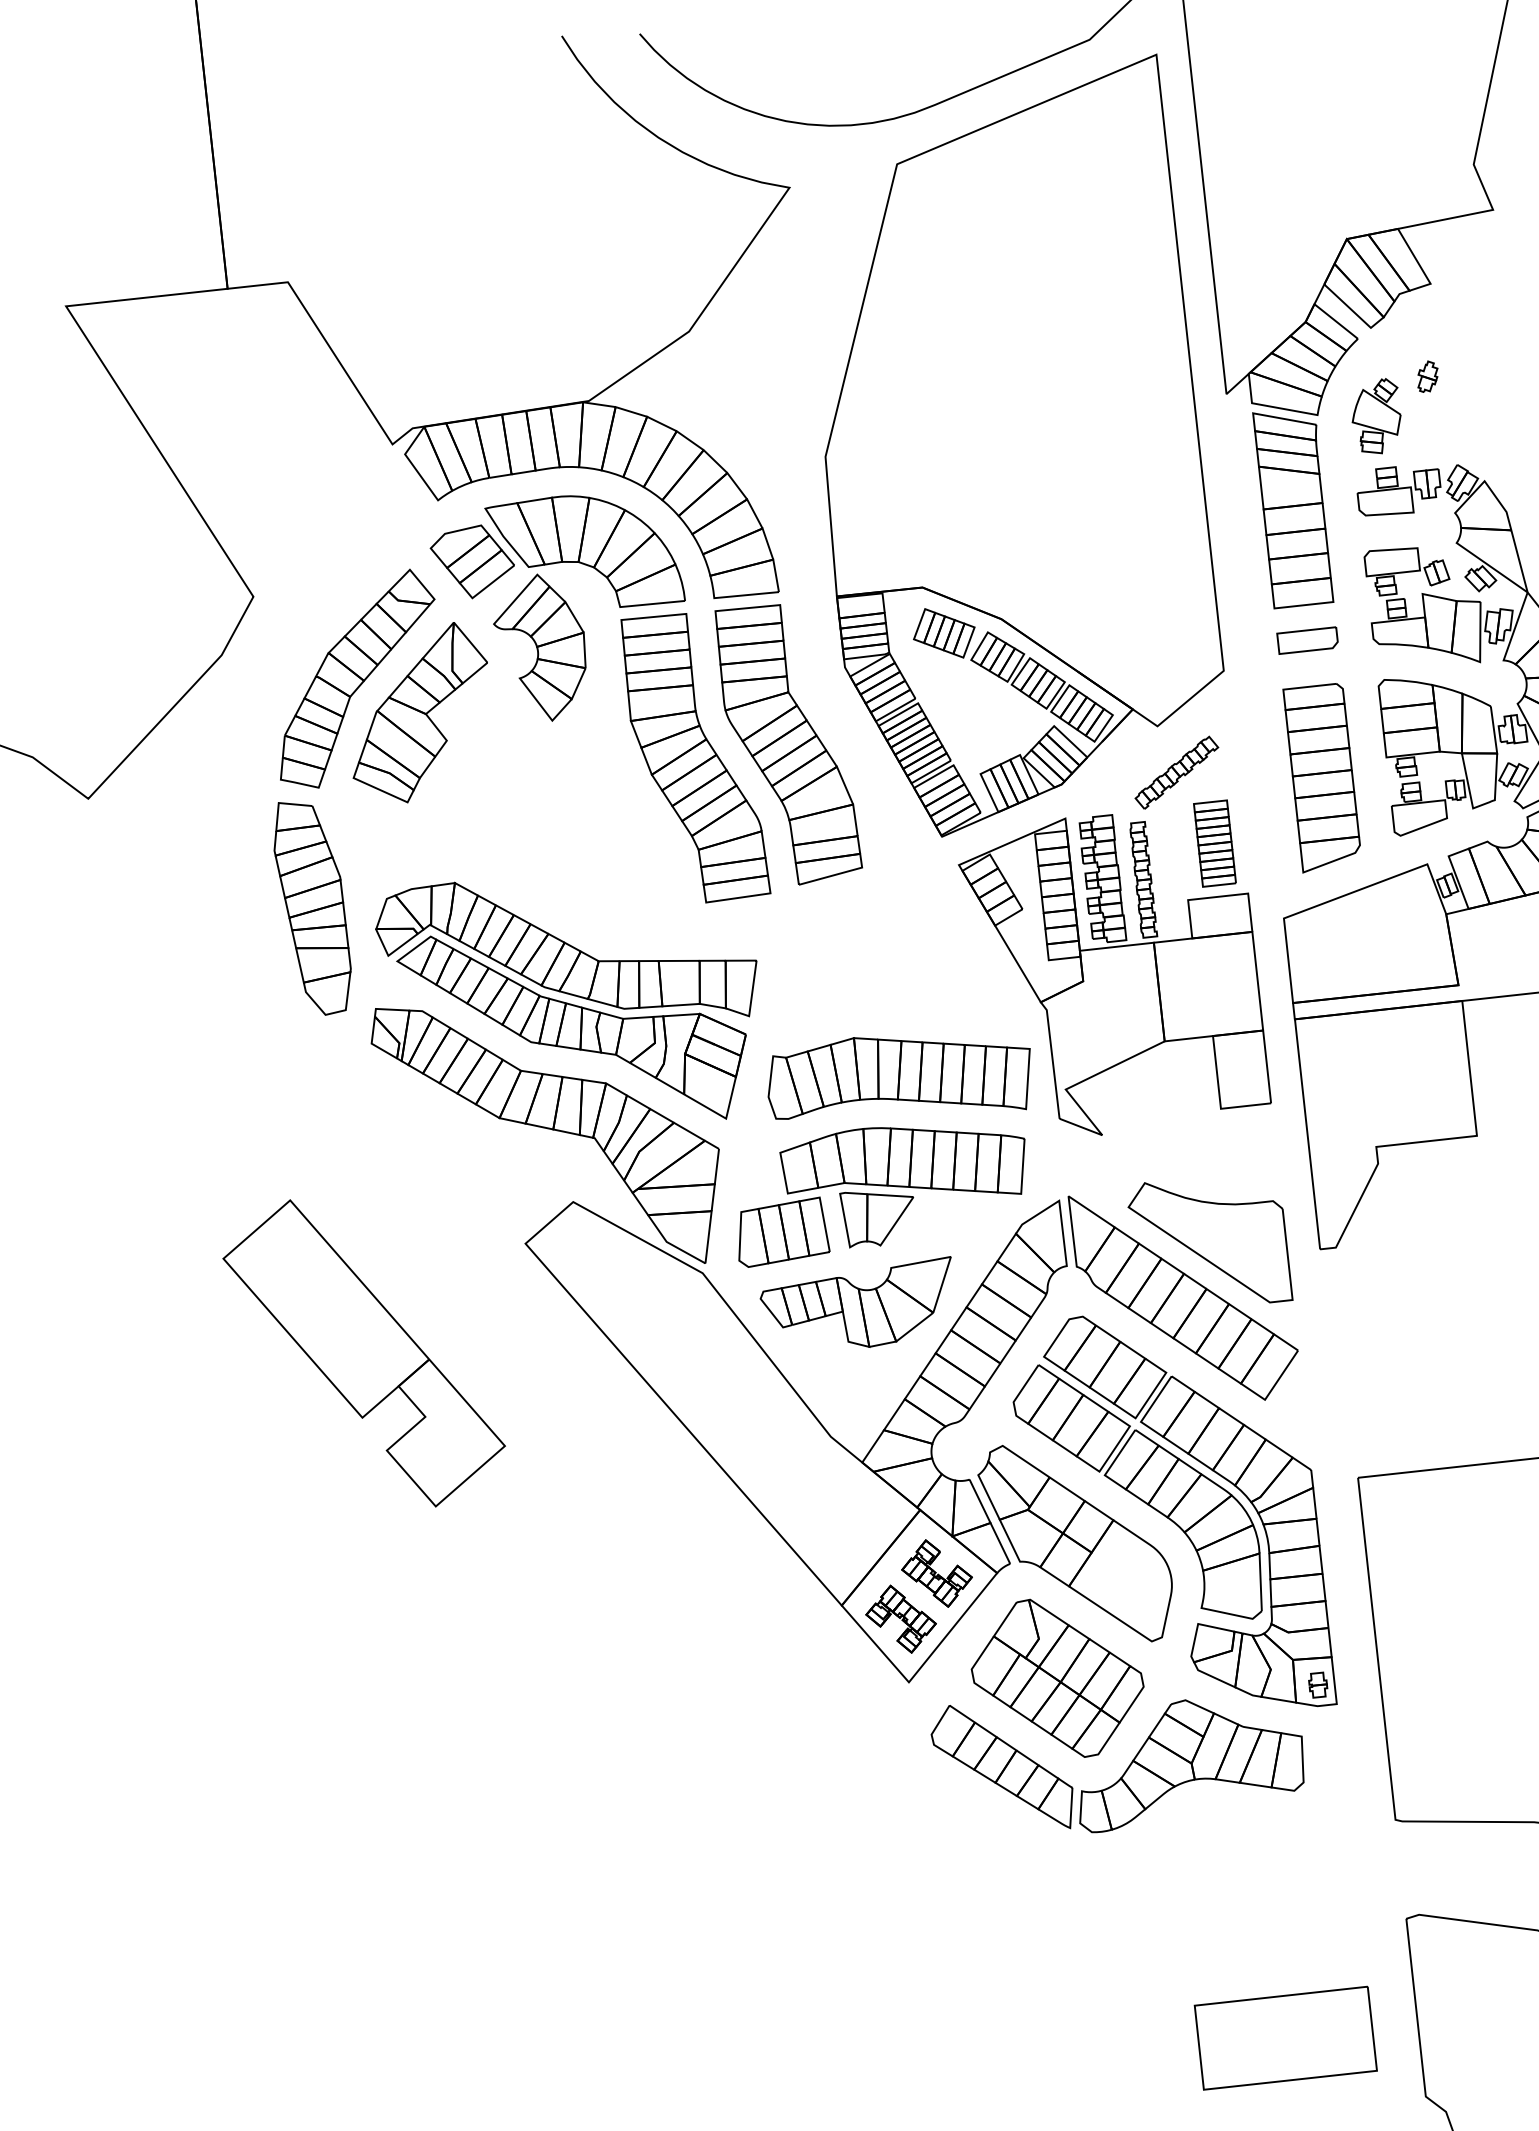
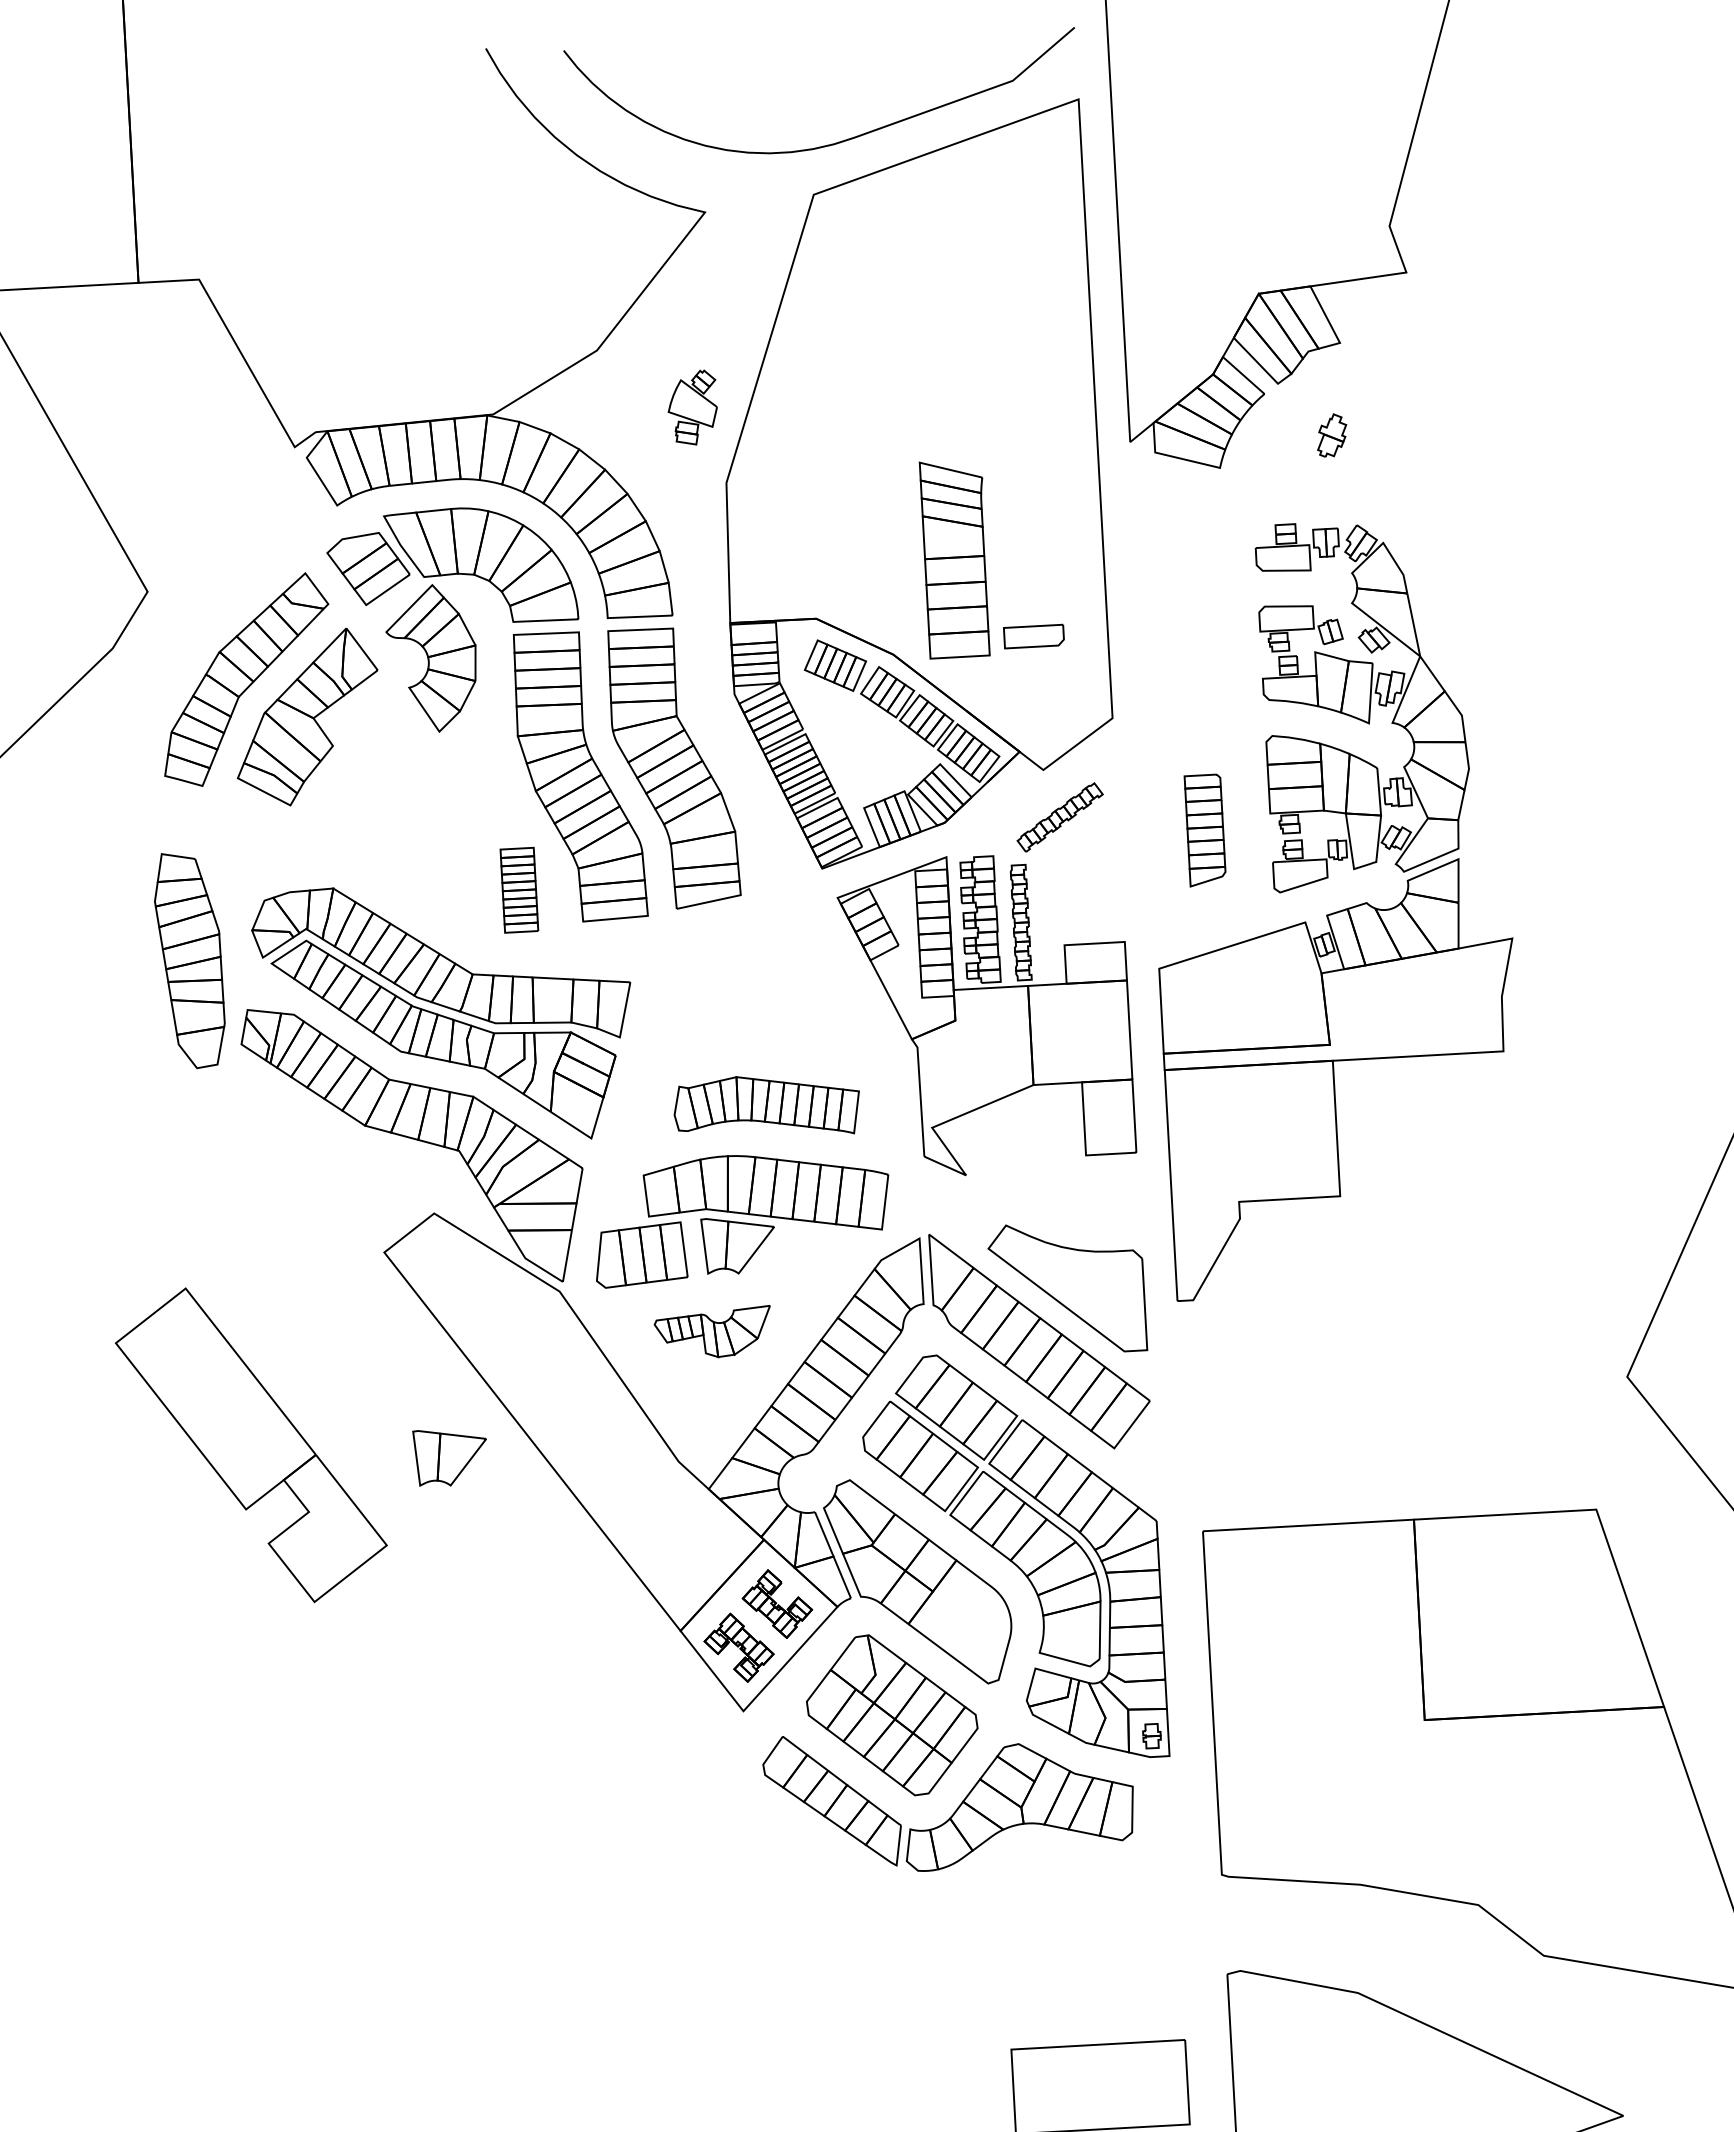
part: (1428, 376) -> (1332, 435), size x1.4
part: (1376, 416) -> (692, 407), moved
part: (1293, 509) -> (954, 560), moved
part: (1307, 640) -> (1033, 636), moved
part: (1321, 777) -> (1204, 830), size x0.6
part: (1215, 842) -> (519, 889), moved
part: (312, 908) -> (189, 961), moved
part: (899, 1076) -> (766, 1105), size x0.7
part: (857, 1304) -> (712, 1331), size x0.6
part: (363, 1353) -> (250, 1445), moved
part: (601, 1445) -> (449, 1458), added

